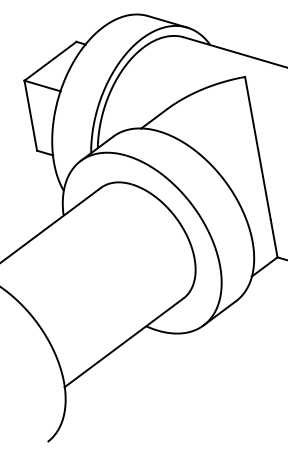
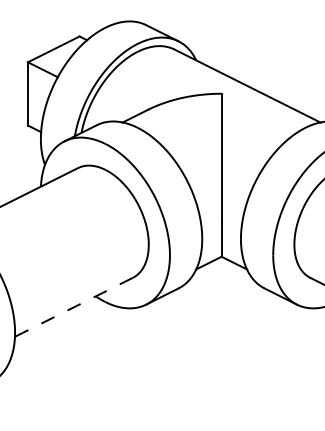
line: (123, 343) -> (73, 307), solid -> dashed

